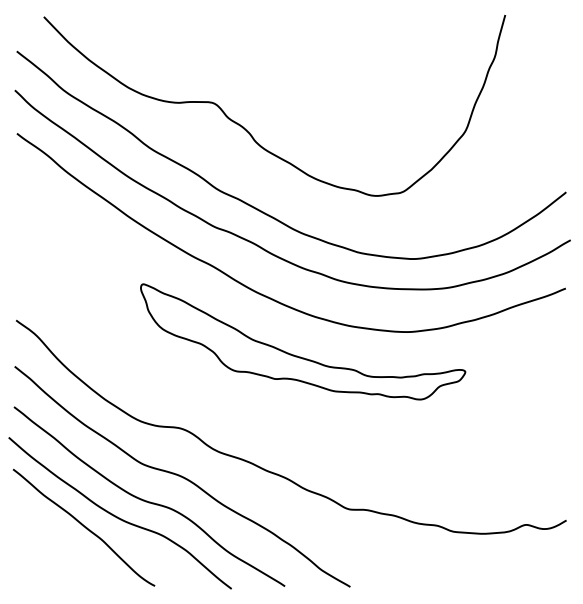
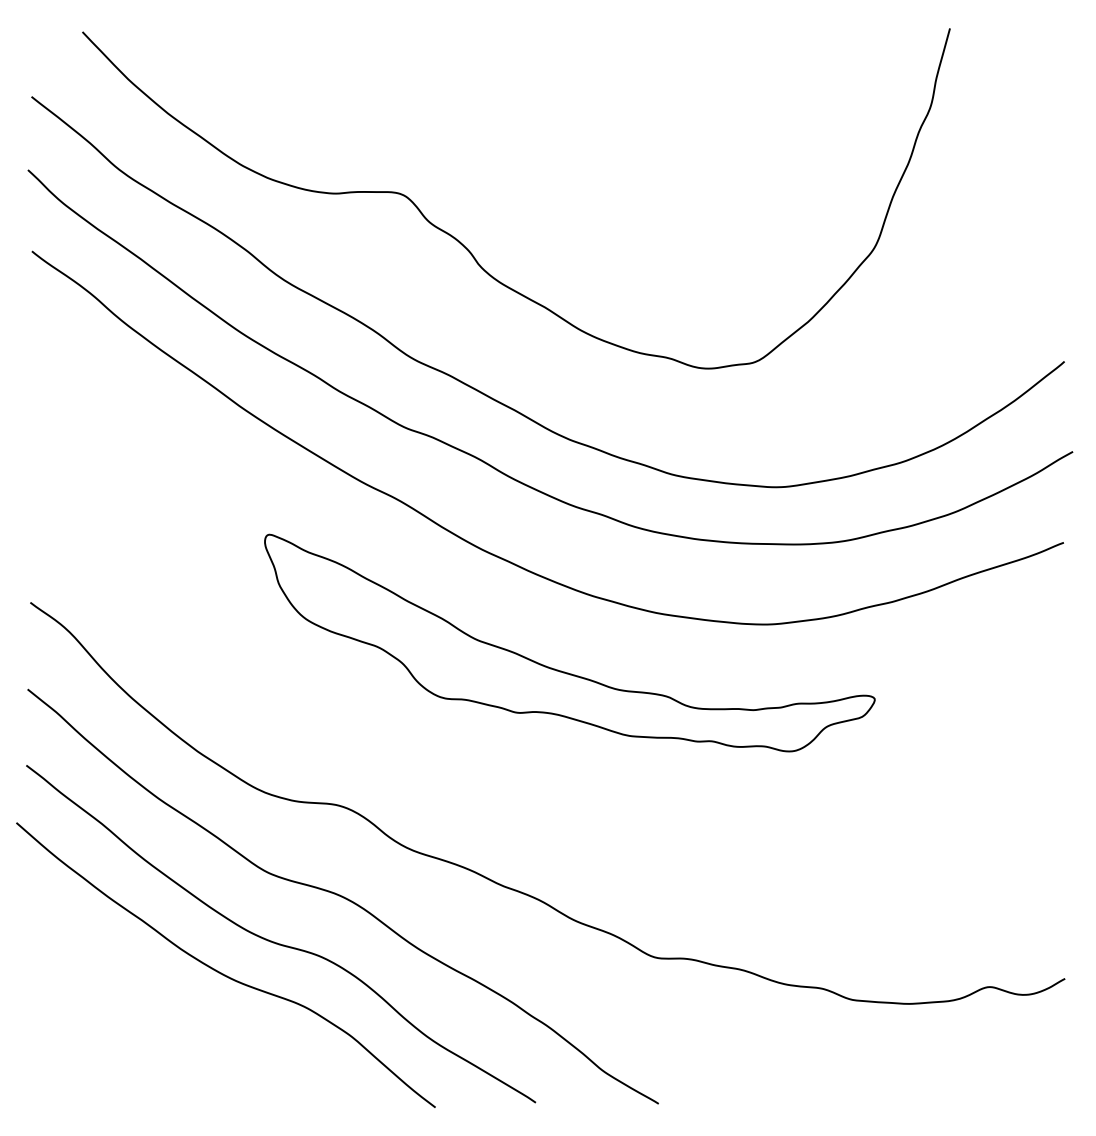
curve: (83, 526) -> (156, 990), removed

